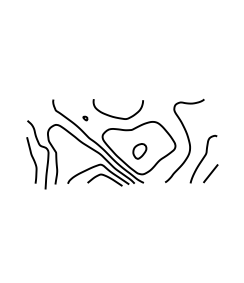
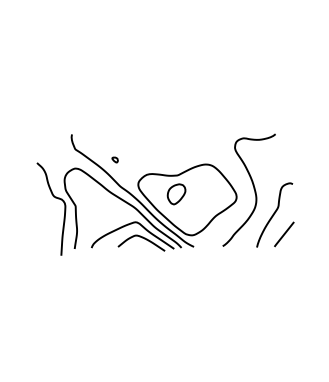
curve: (116, 116) -> (156, 157), removed
part: (139, 151) -> (176, 194), moved
curve: (33, 160) -> (44, 216), removed

